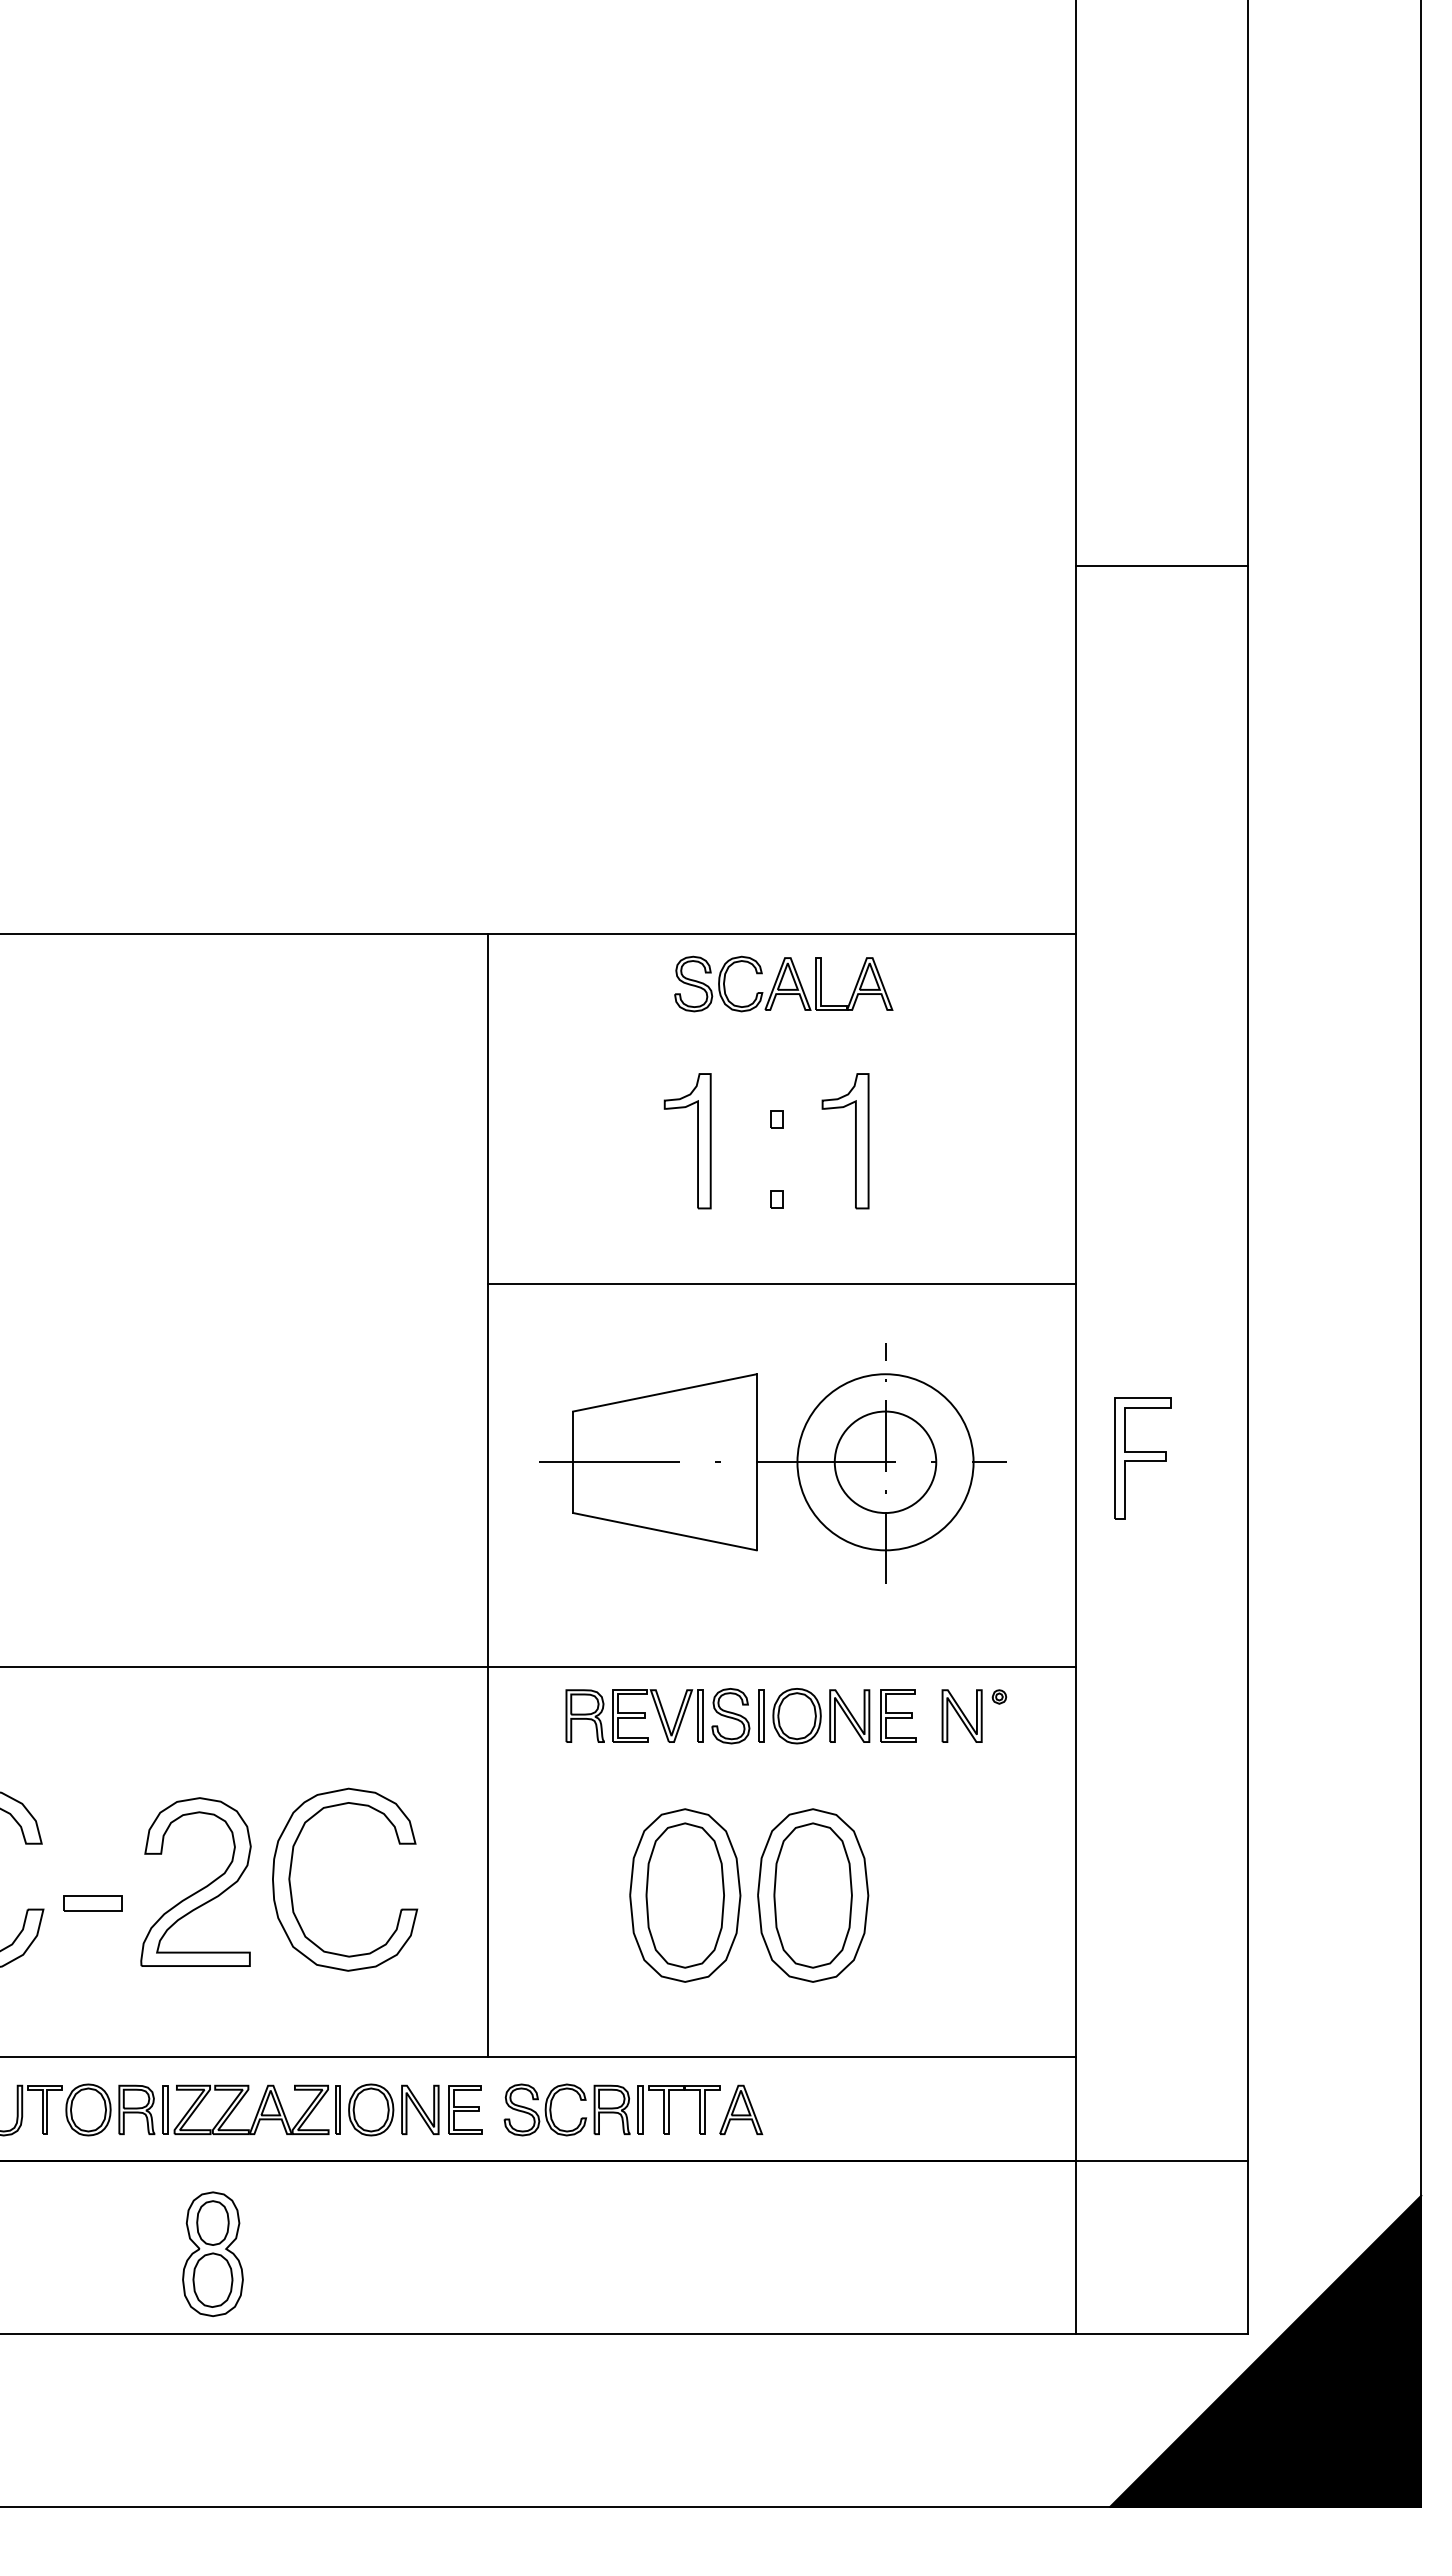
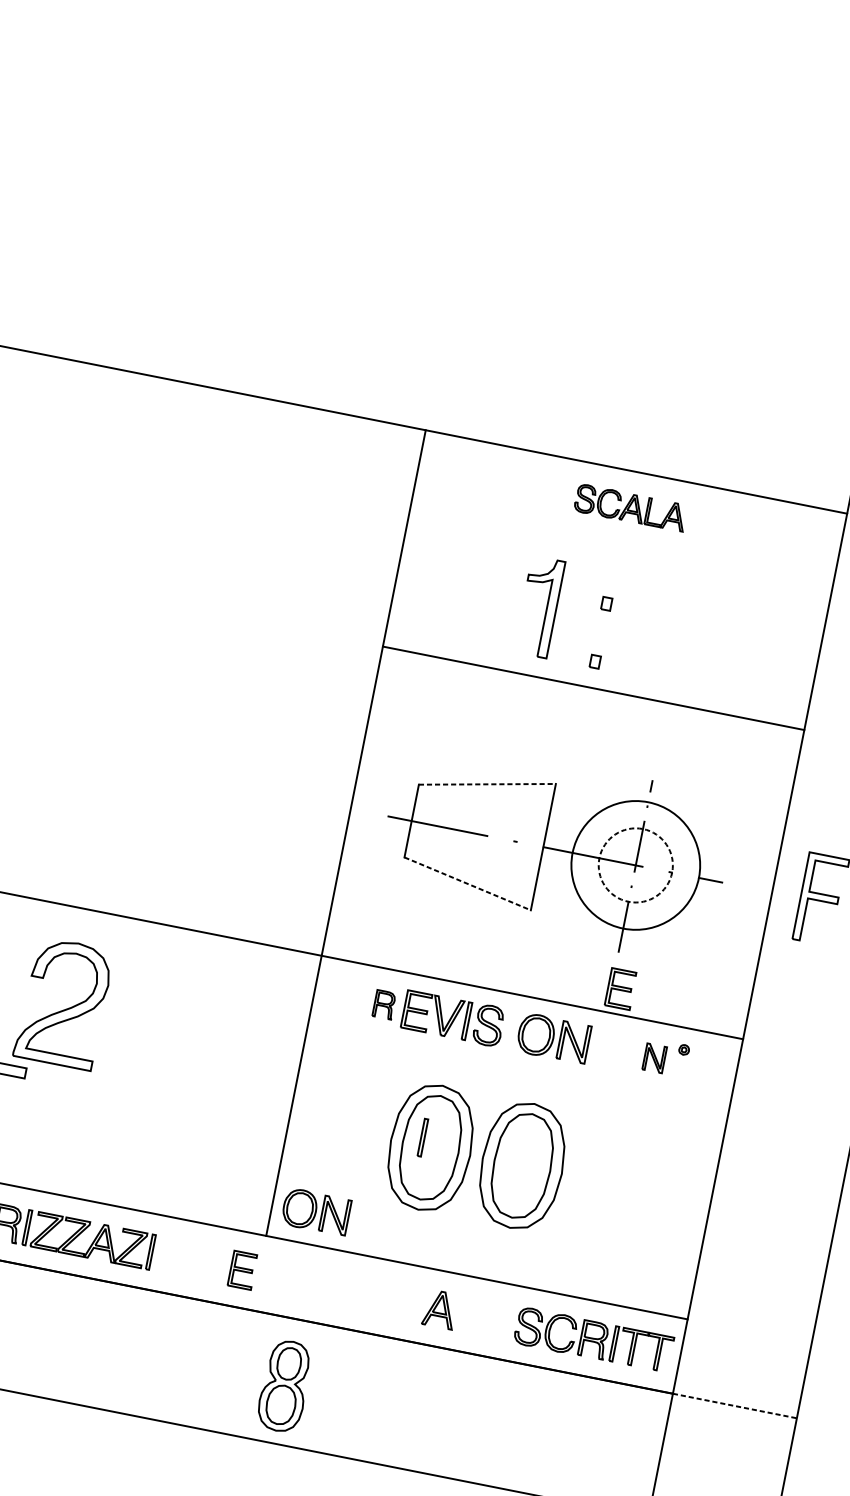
part: (783, 983) -> (630, 507), size x0.7
part: (855, 1141) -> (659, 631), removed
line: (781, 1283) -> (593, 687), moved
line: (664, 1392) -> (487, 783), solid -> dashed
circle: (885, 1462) -> (635, 865), solid -> dashed
line: (664, 1531) -> (467, 883), solid -> dashed
part: (584, 1715) -> (383, 1004), size x0.7
part: (761, 1715) -> (423, 1137), moved
part: (898, 1715) -> (621, 988), moved
part: (961, 1715) -> (654, 1057), size x0.7
part: (291, 1886) -> (149, 1085), removed
part: (199, 1889) -> (65, 1009), moved
part: (393, 2109) -> (316, 1211), moved
part: (611, 2109) -> (593, 1339), moved
line: (1162, 2161) -> (735, 1406), solid -> dashed
part: (212, 2253) -> (284, 1385), moved

